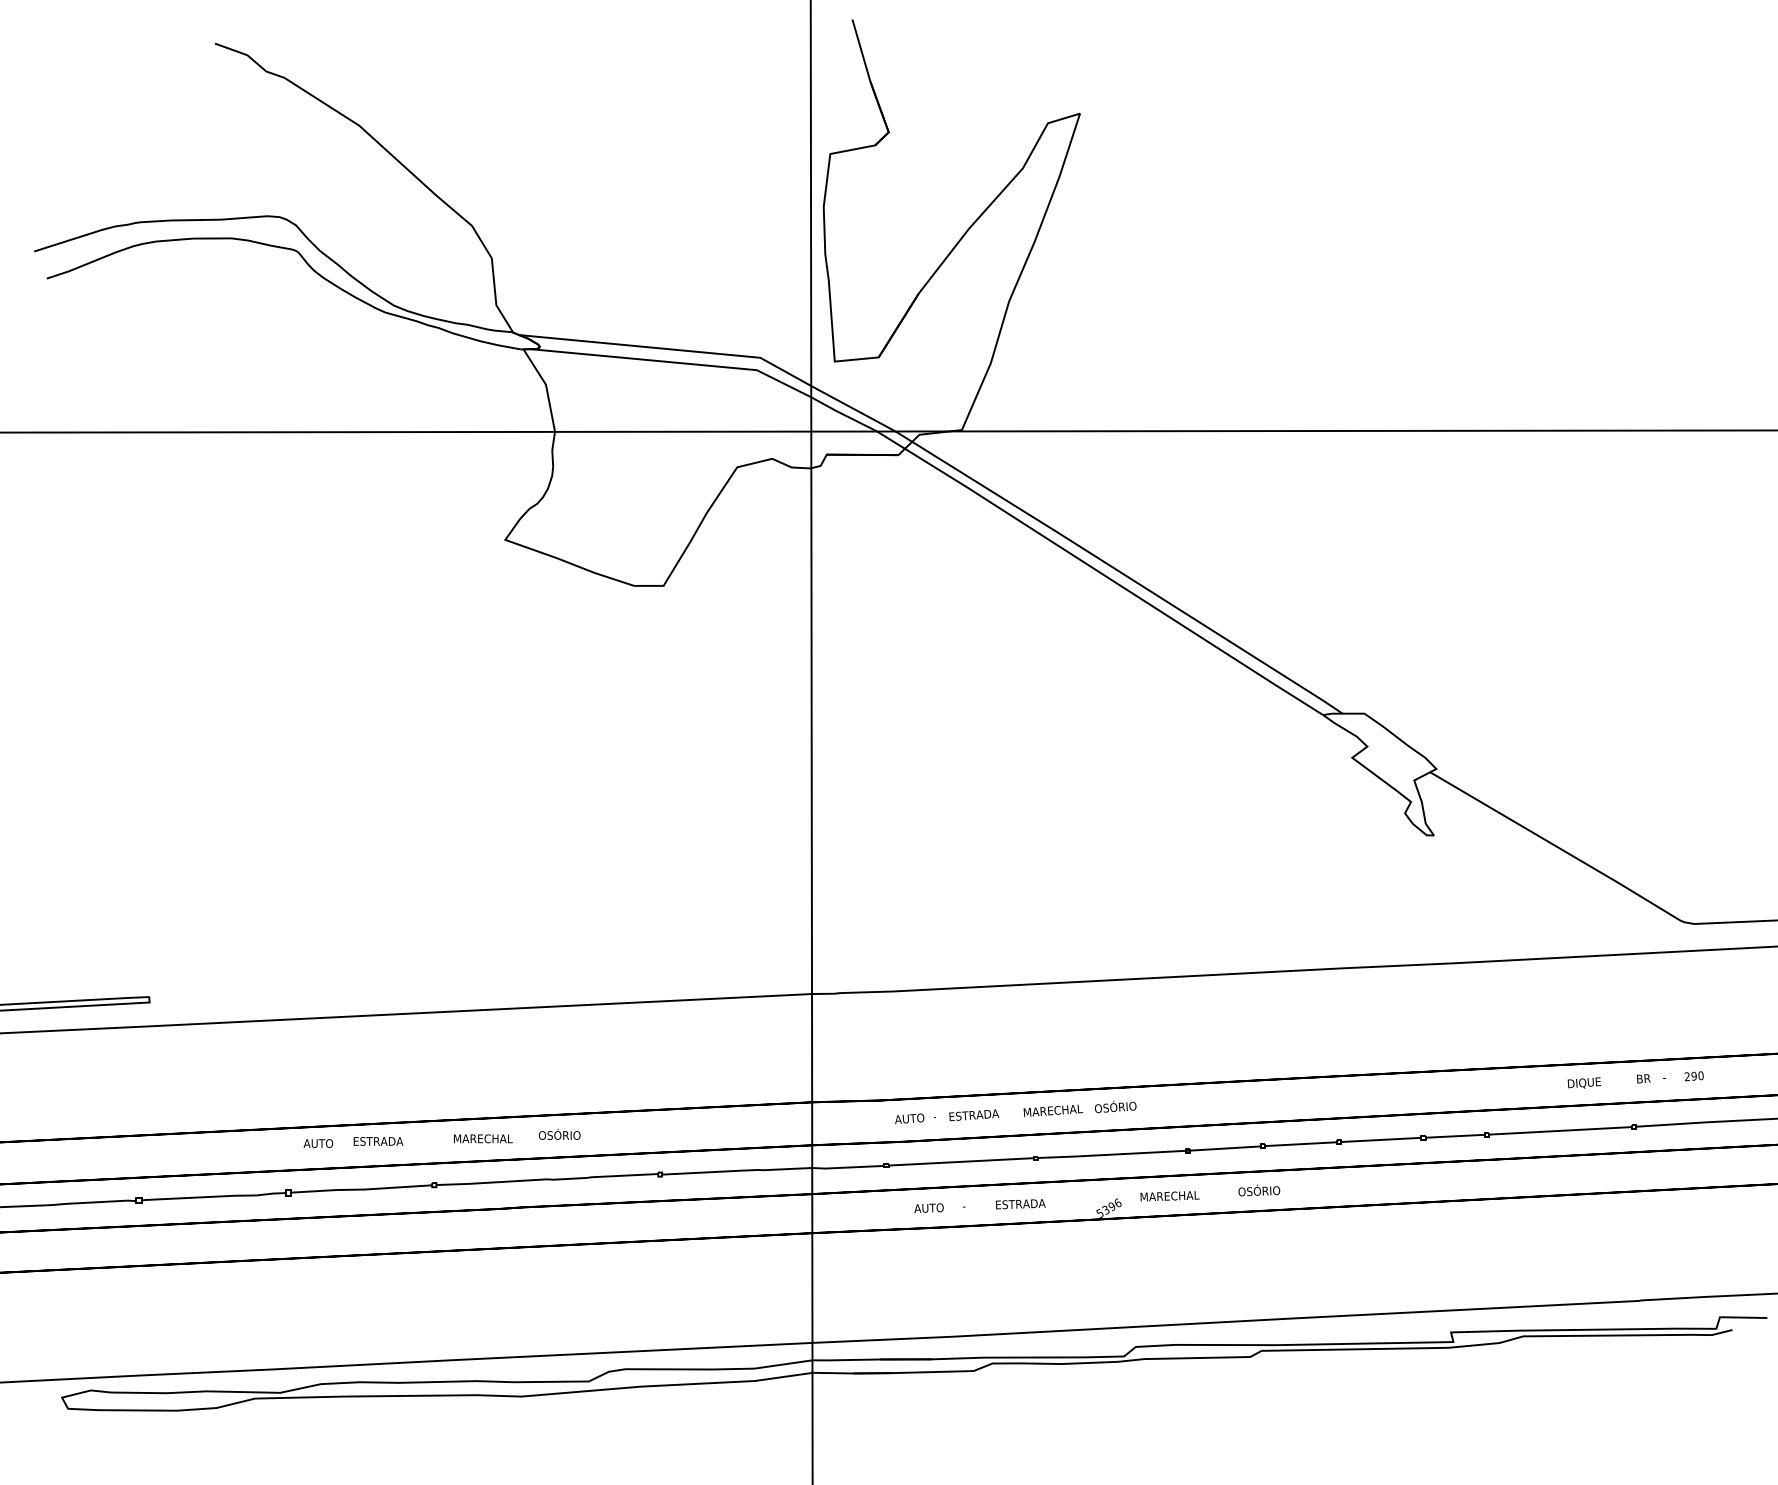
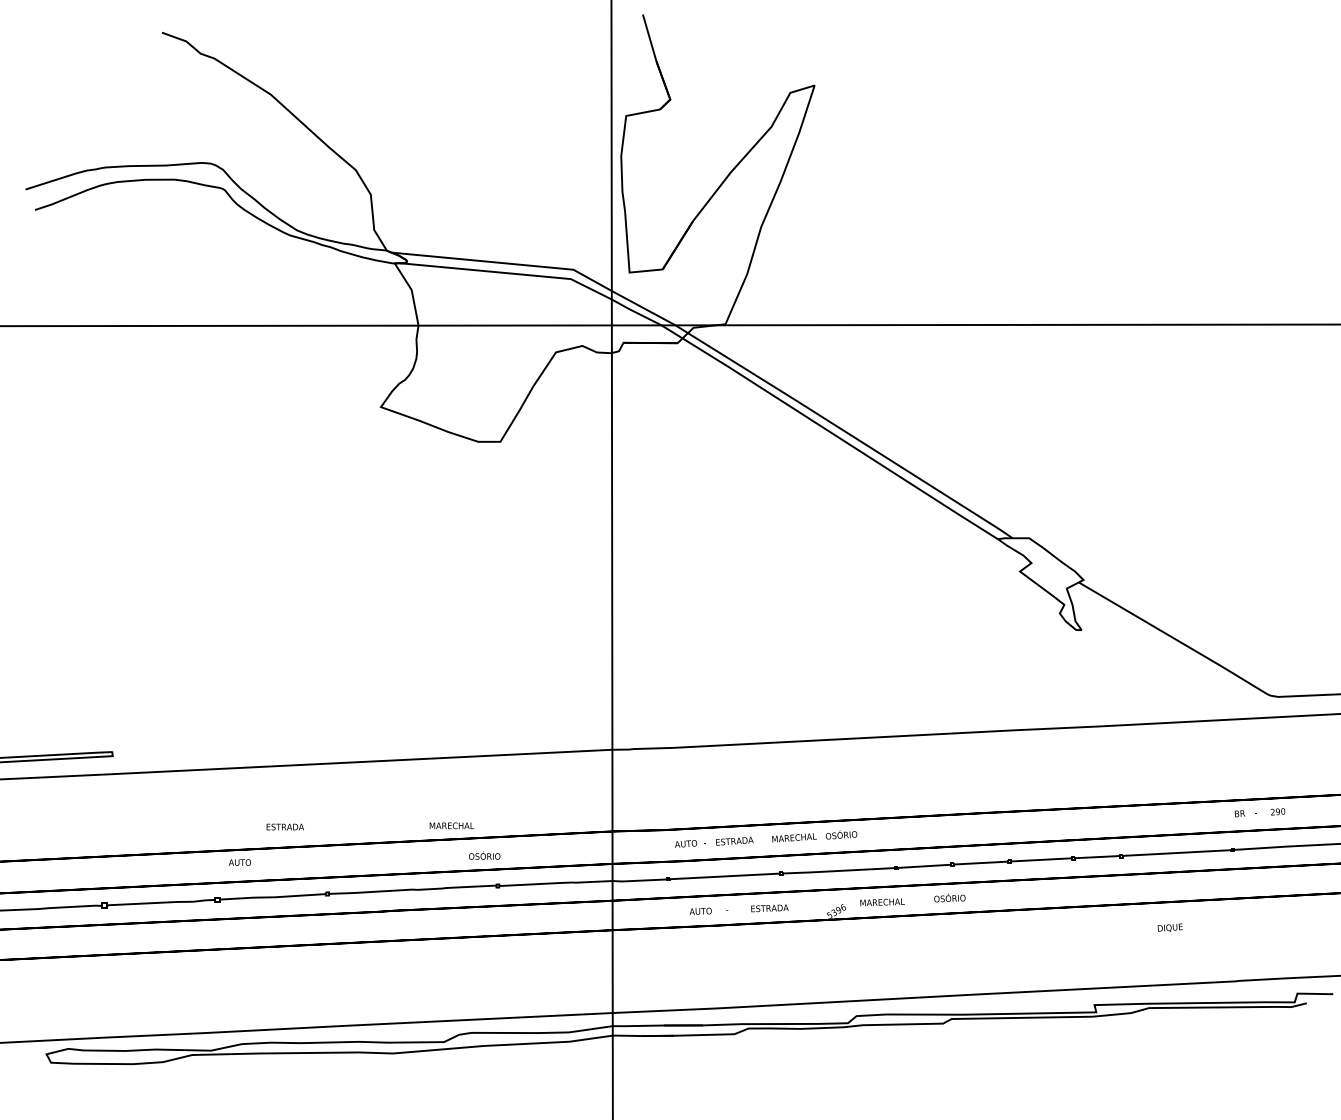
text: (1584, 1082) -> (1170, 927), moved
text: (559, 1133) -> (484, 855), moved
text: (483, 1138) -> (452, 825), moved
text: (378, 1141) -> (285, 827), moved

